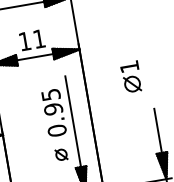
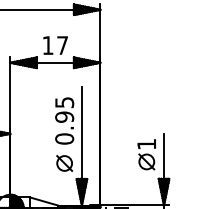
text: (39, 38) -> (62, 45), 11 -> 17
part: (130, 76) -> (146, 154), moved
part: (61, 154) -> (64, 163), size x1.43

